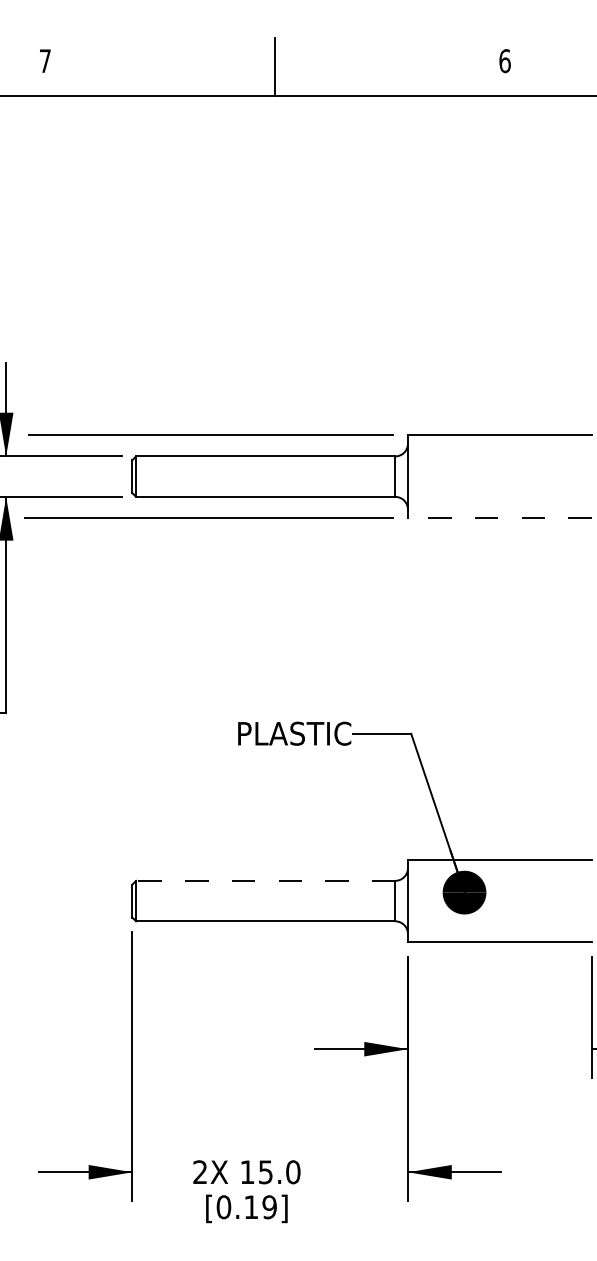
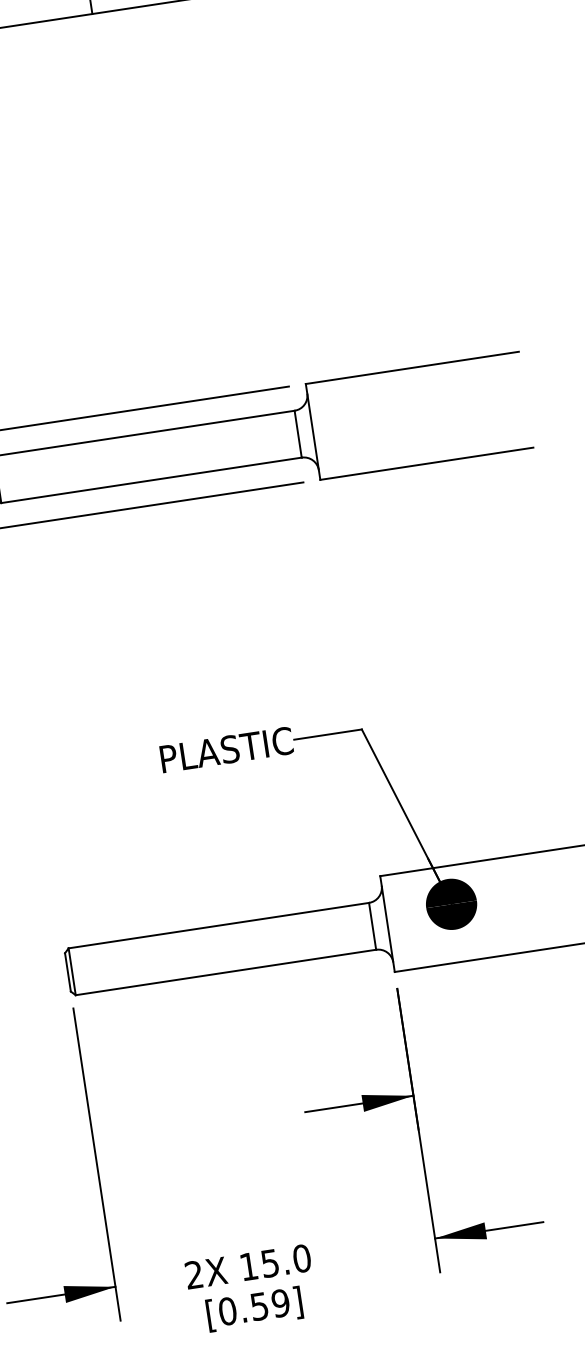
line: (499, 518) -> (426, 464), dashed -> solid
line: (265, 880) -> (218, 925), dashed -> solid
text: (251, 1207) -> (259, 1306), [0.19] -> [0.59]

